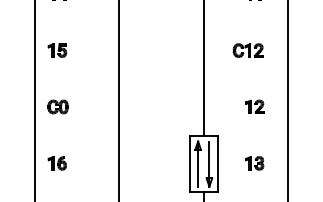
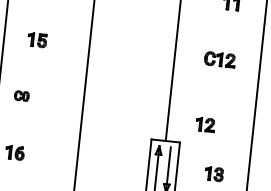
part: (57, 50) -> (37, 40), moved
part: (57, 106) -> (21, 95), size x0.7
part: (254, 106) -> (205, 124), moved

